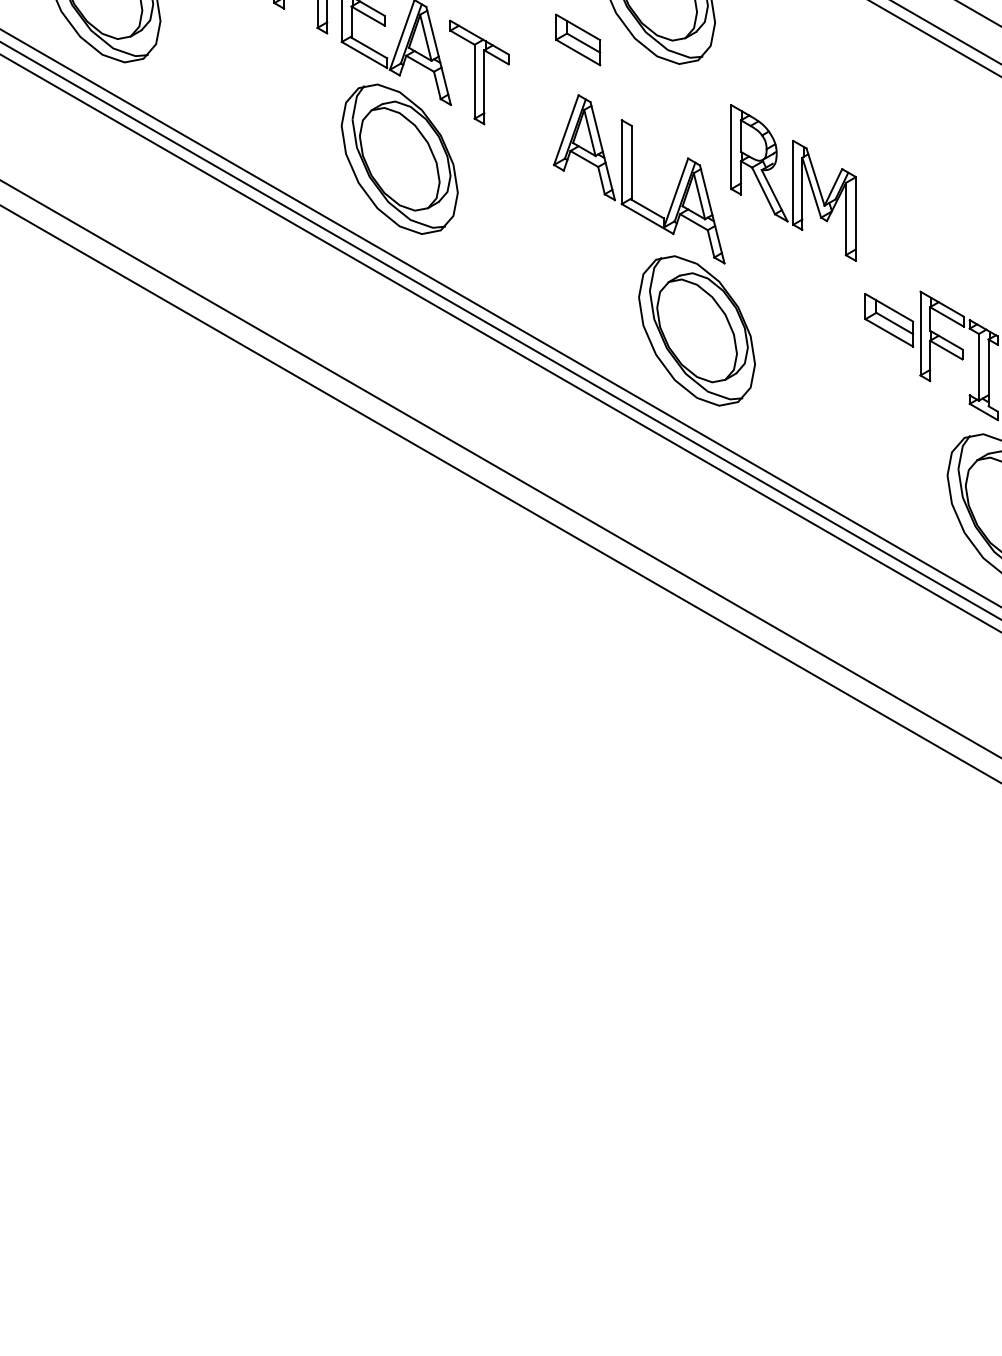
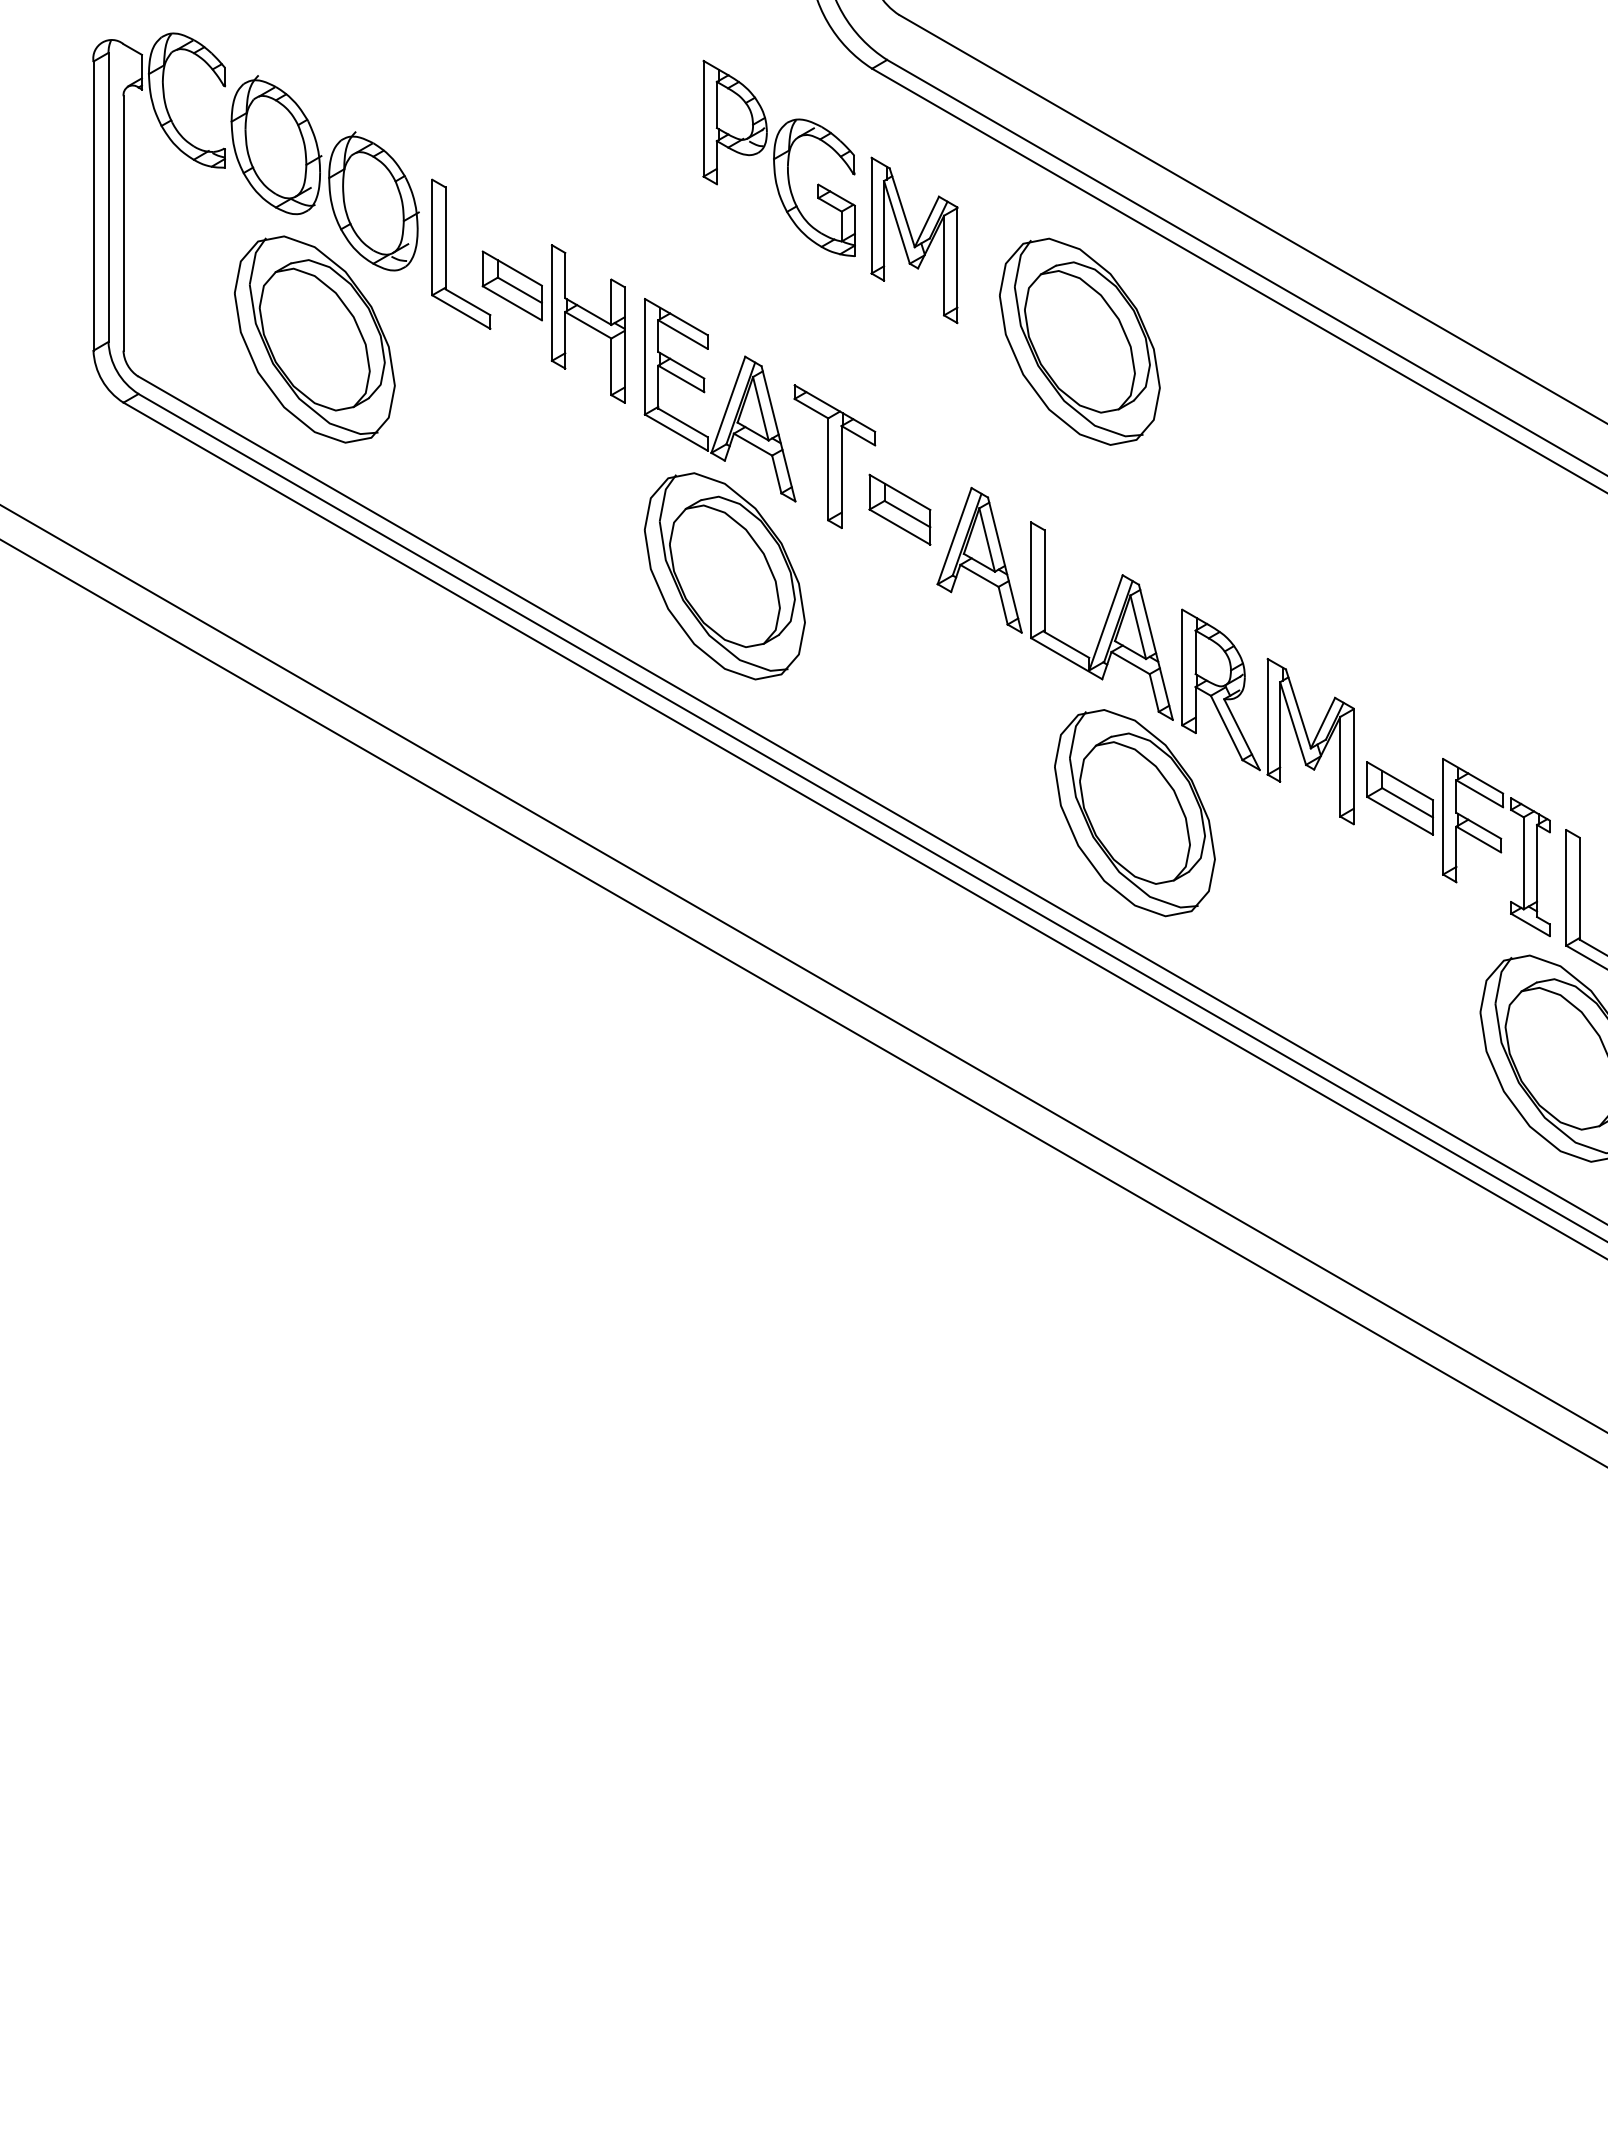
part: (577, 39) -> (899, 509), moved
part: (793, 182) -> (1267, 716), moved

